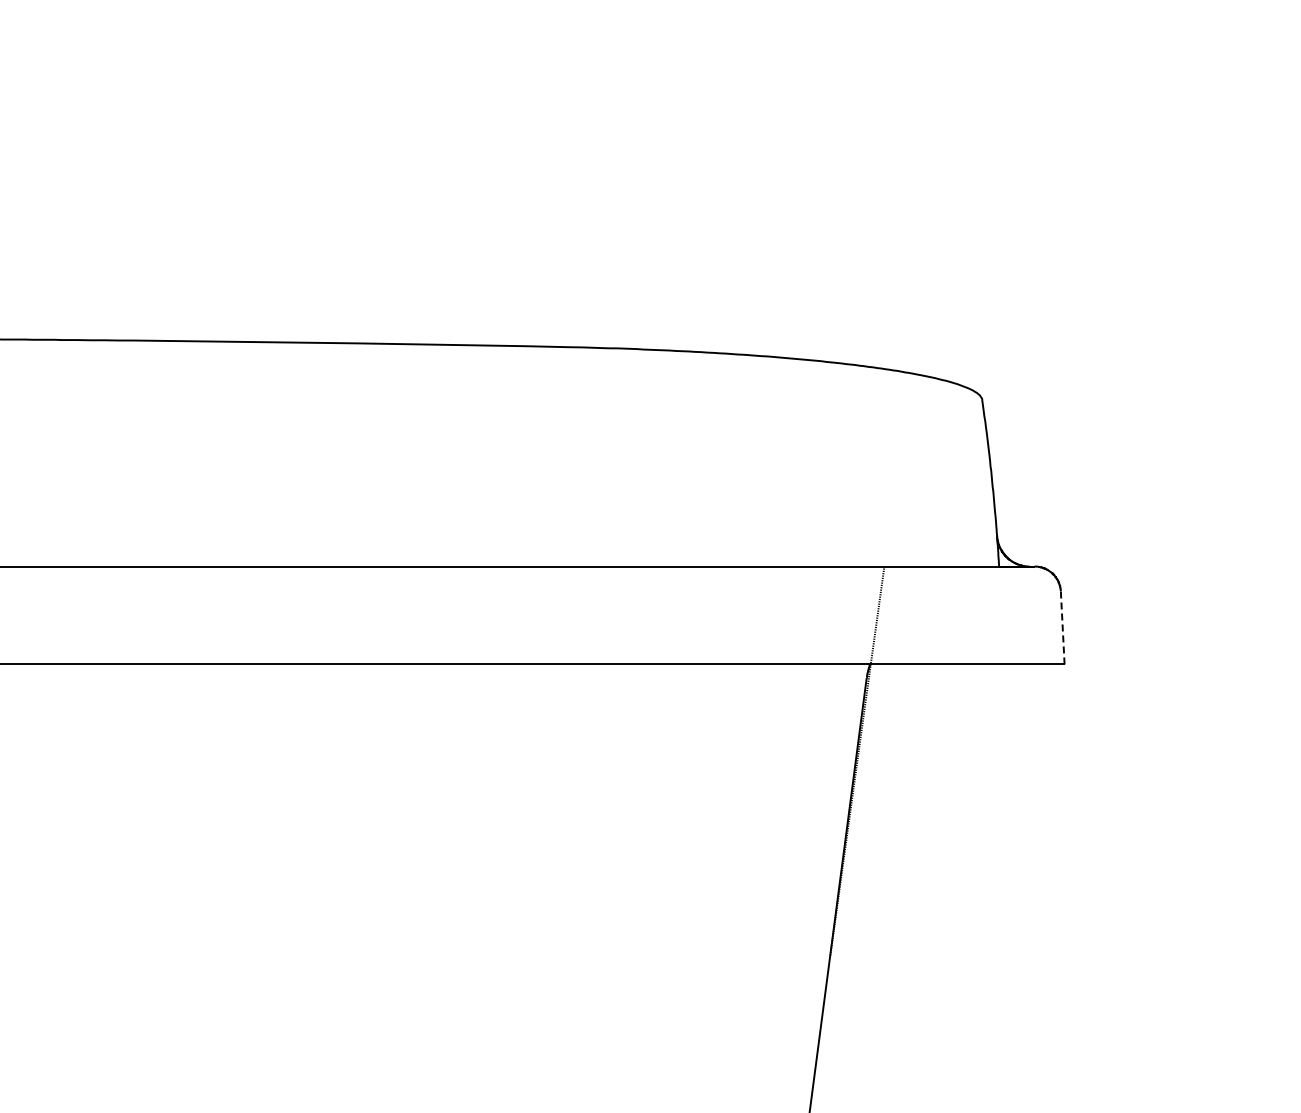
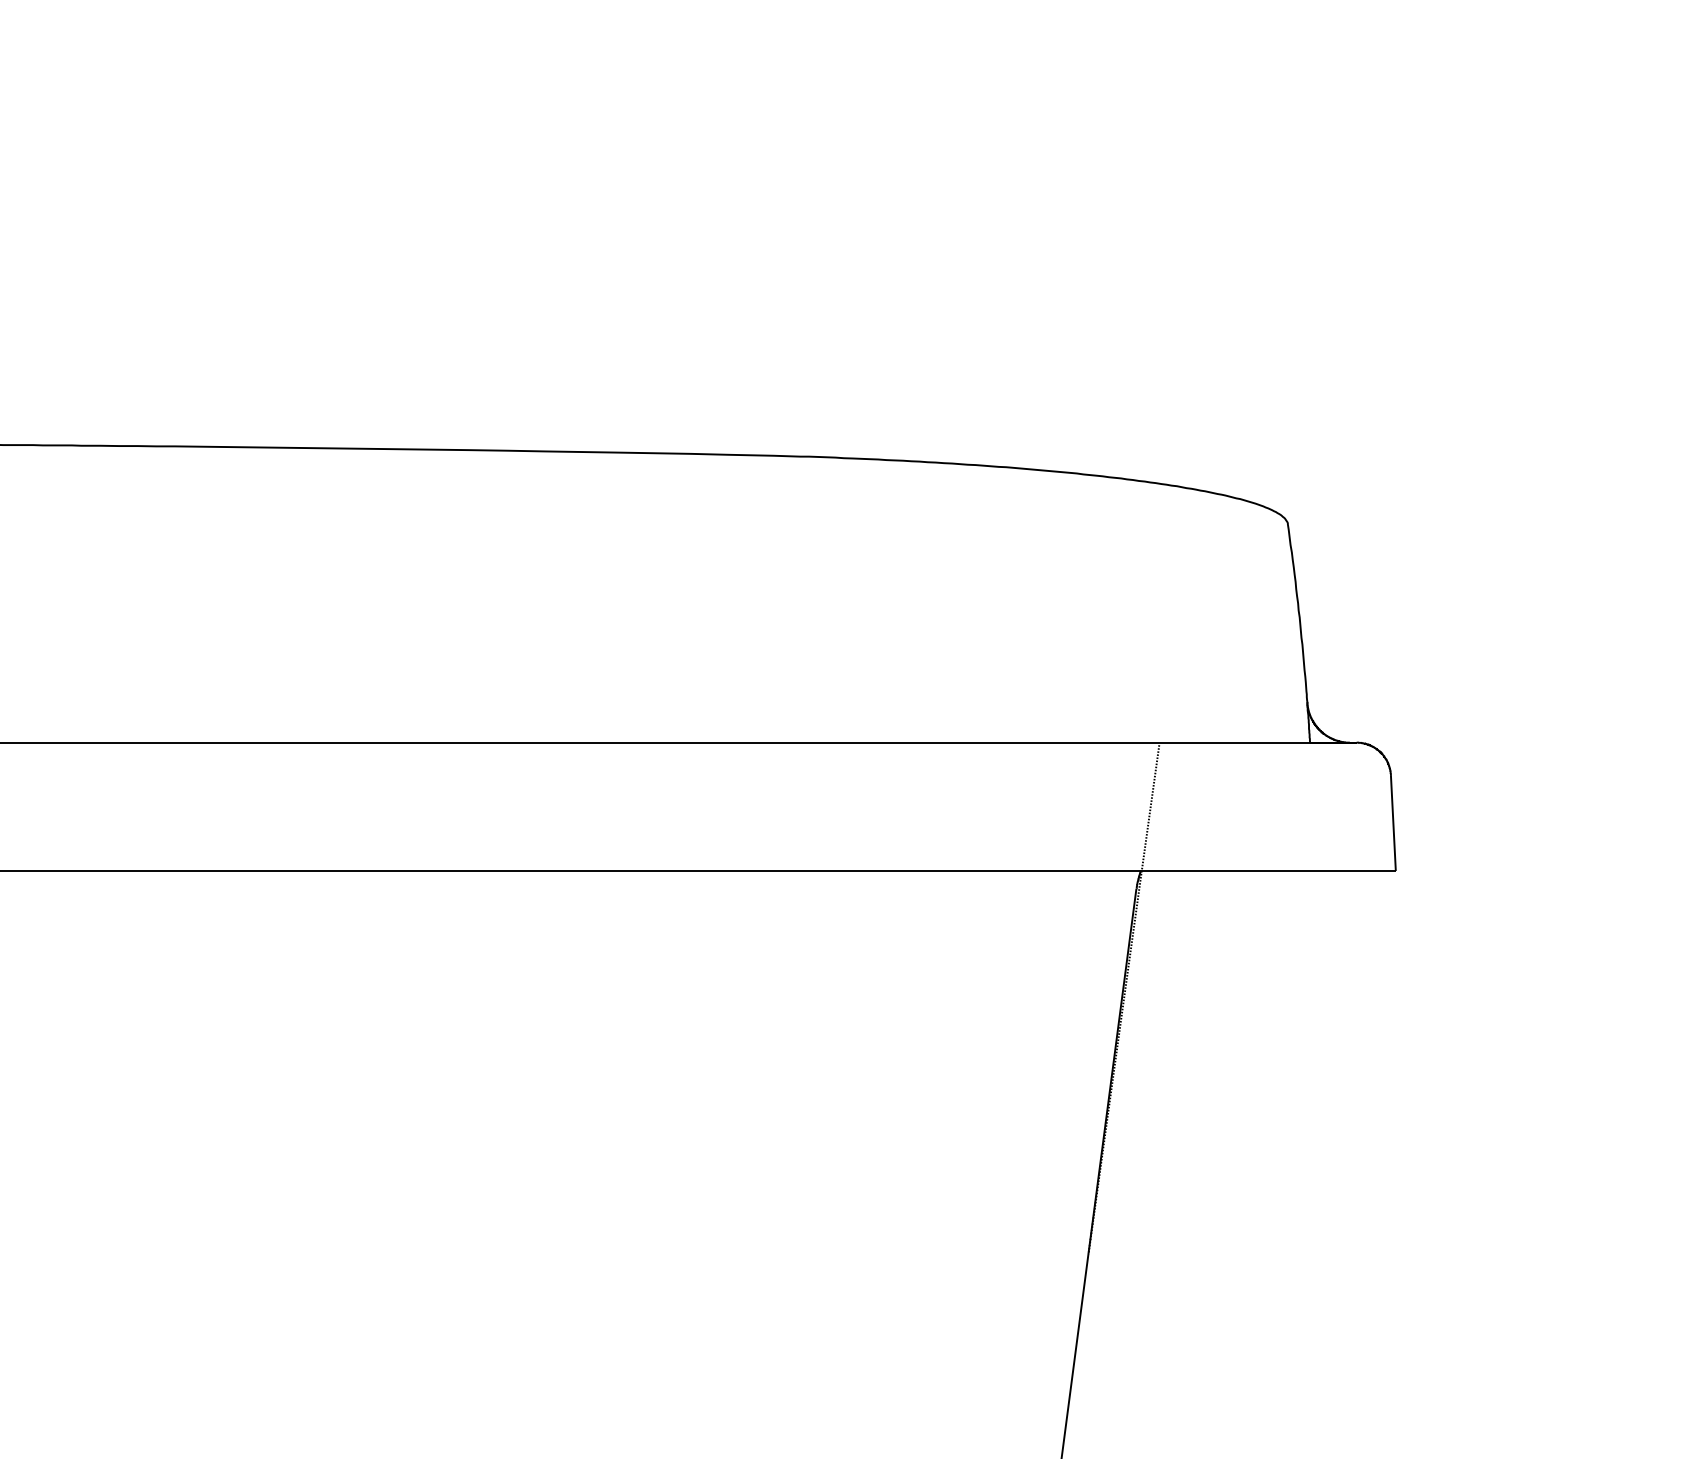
line: (1062, 627) -> (1393, 822), dashed -> solid

